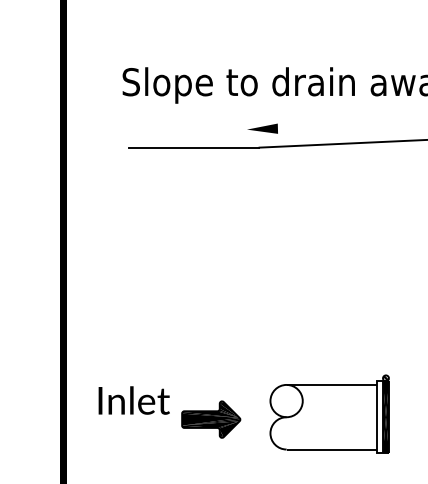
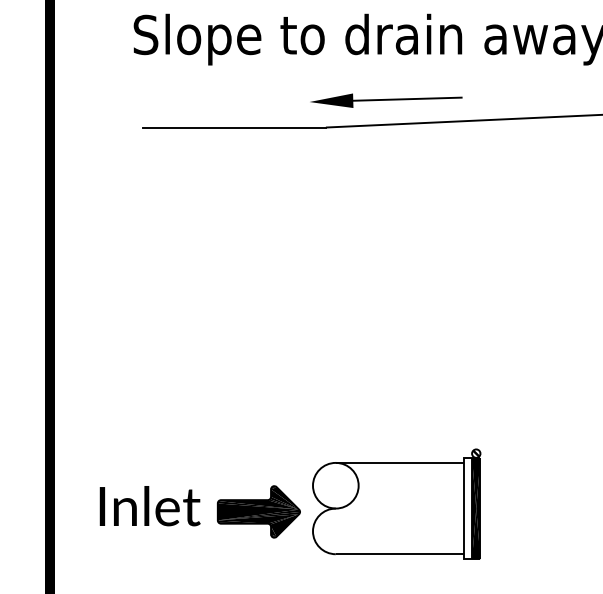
line: (315, 127) -> (406, 99), added
text: (133, 400) -> (149, 506), moved
part: (329, 413) -> (396, 503), moved

